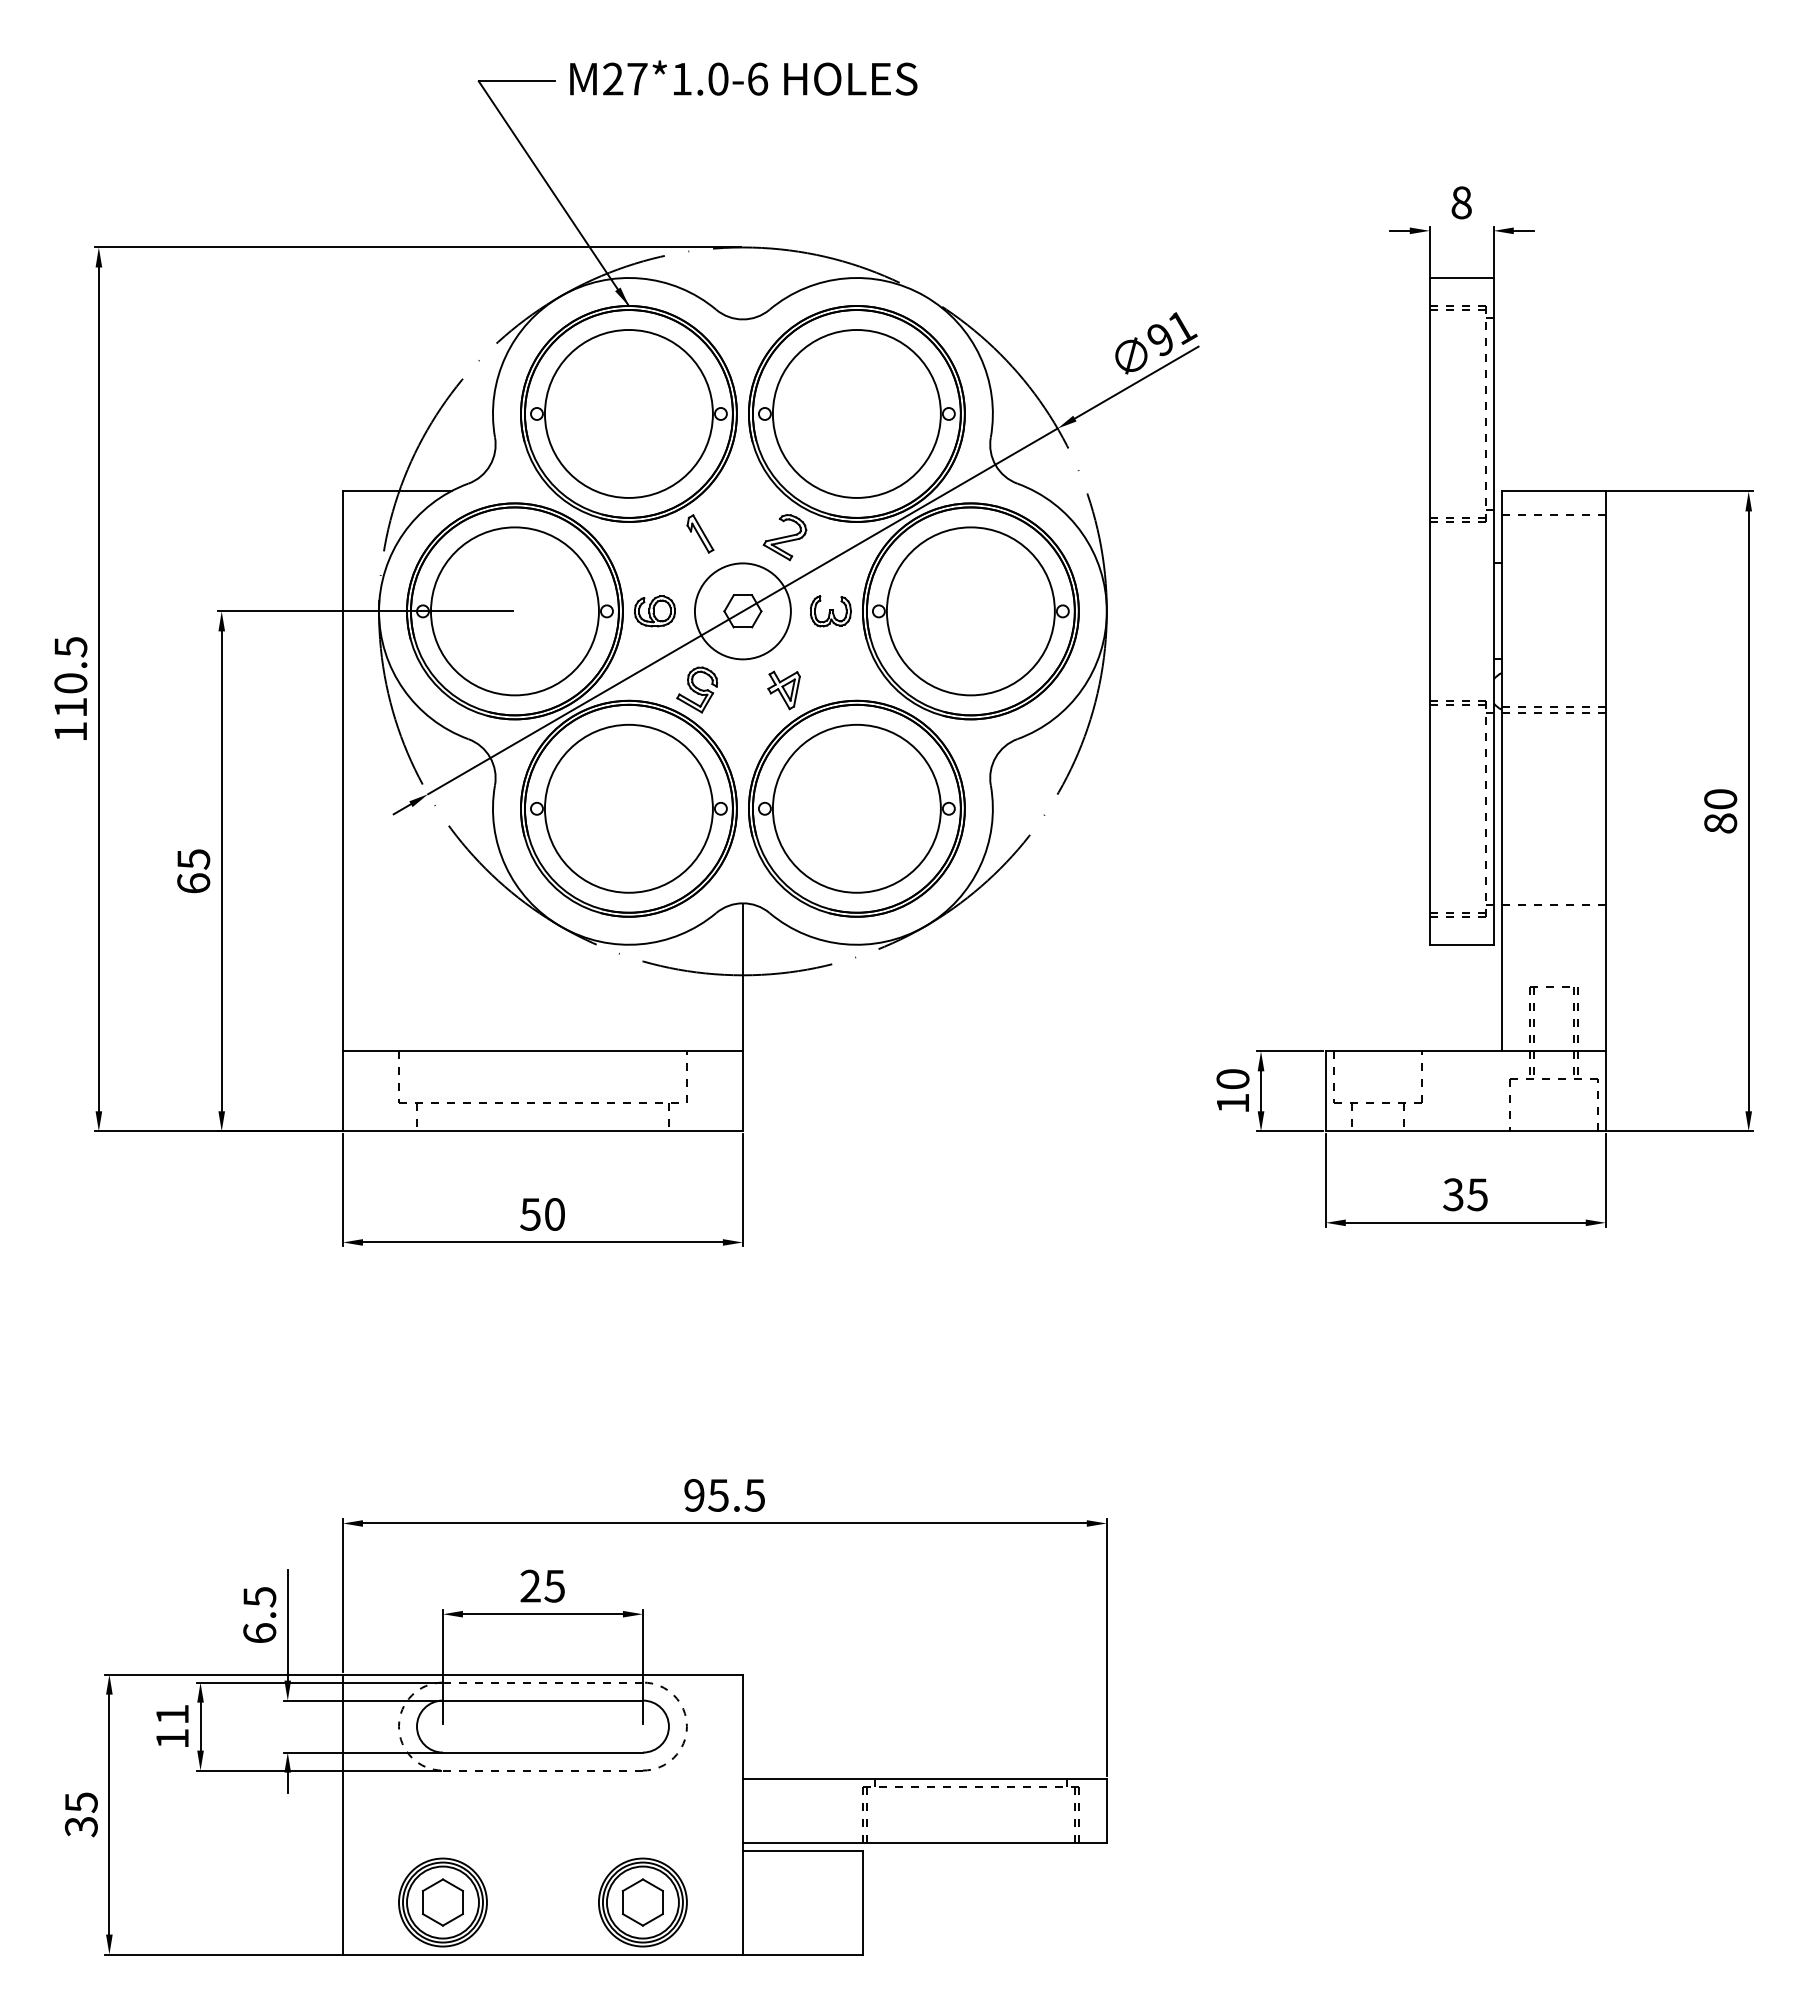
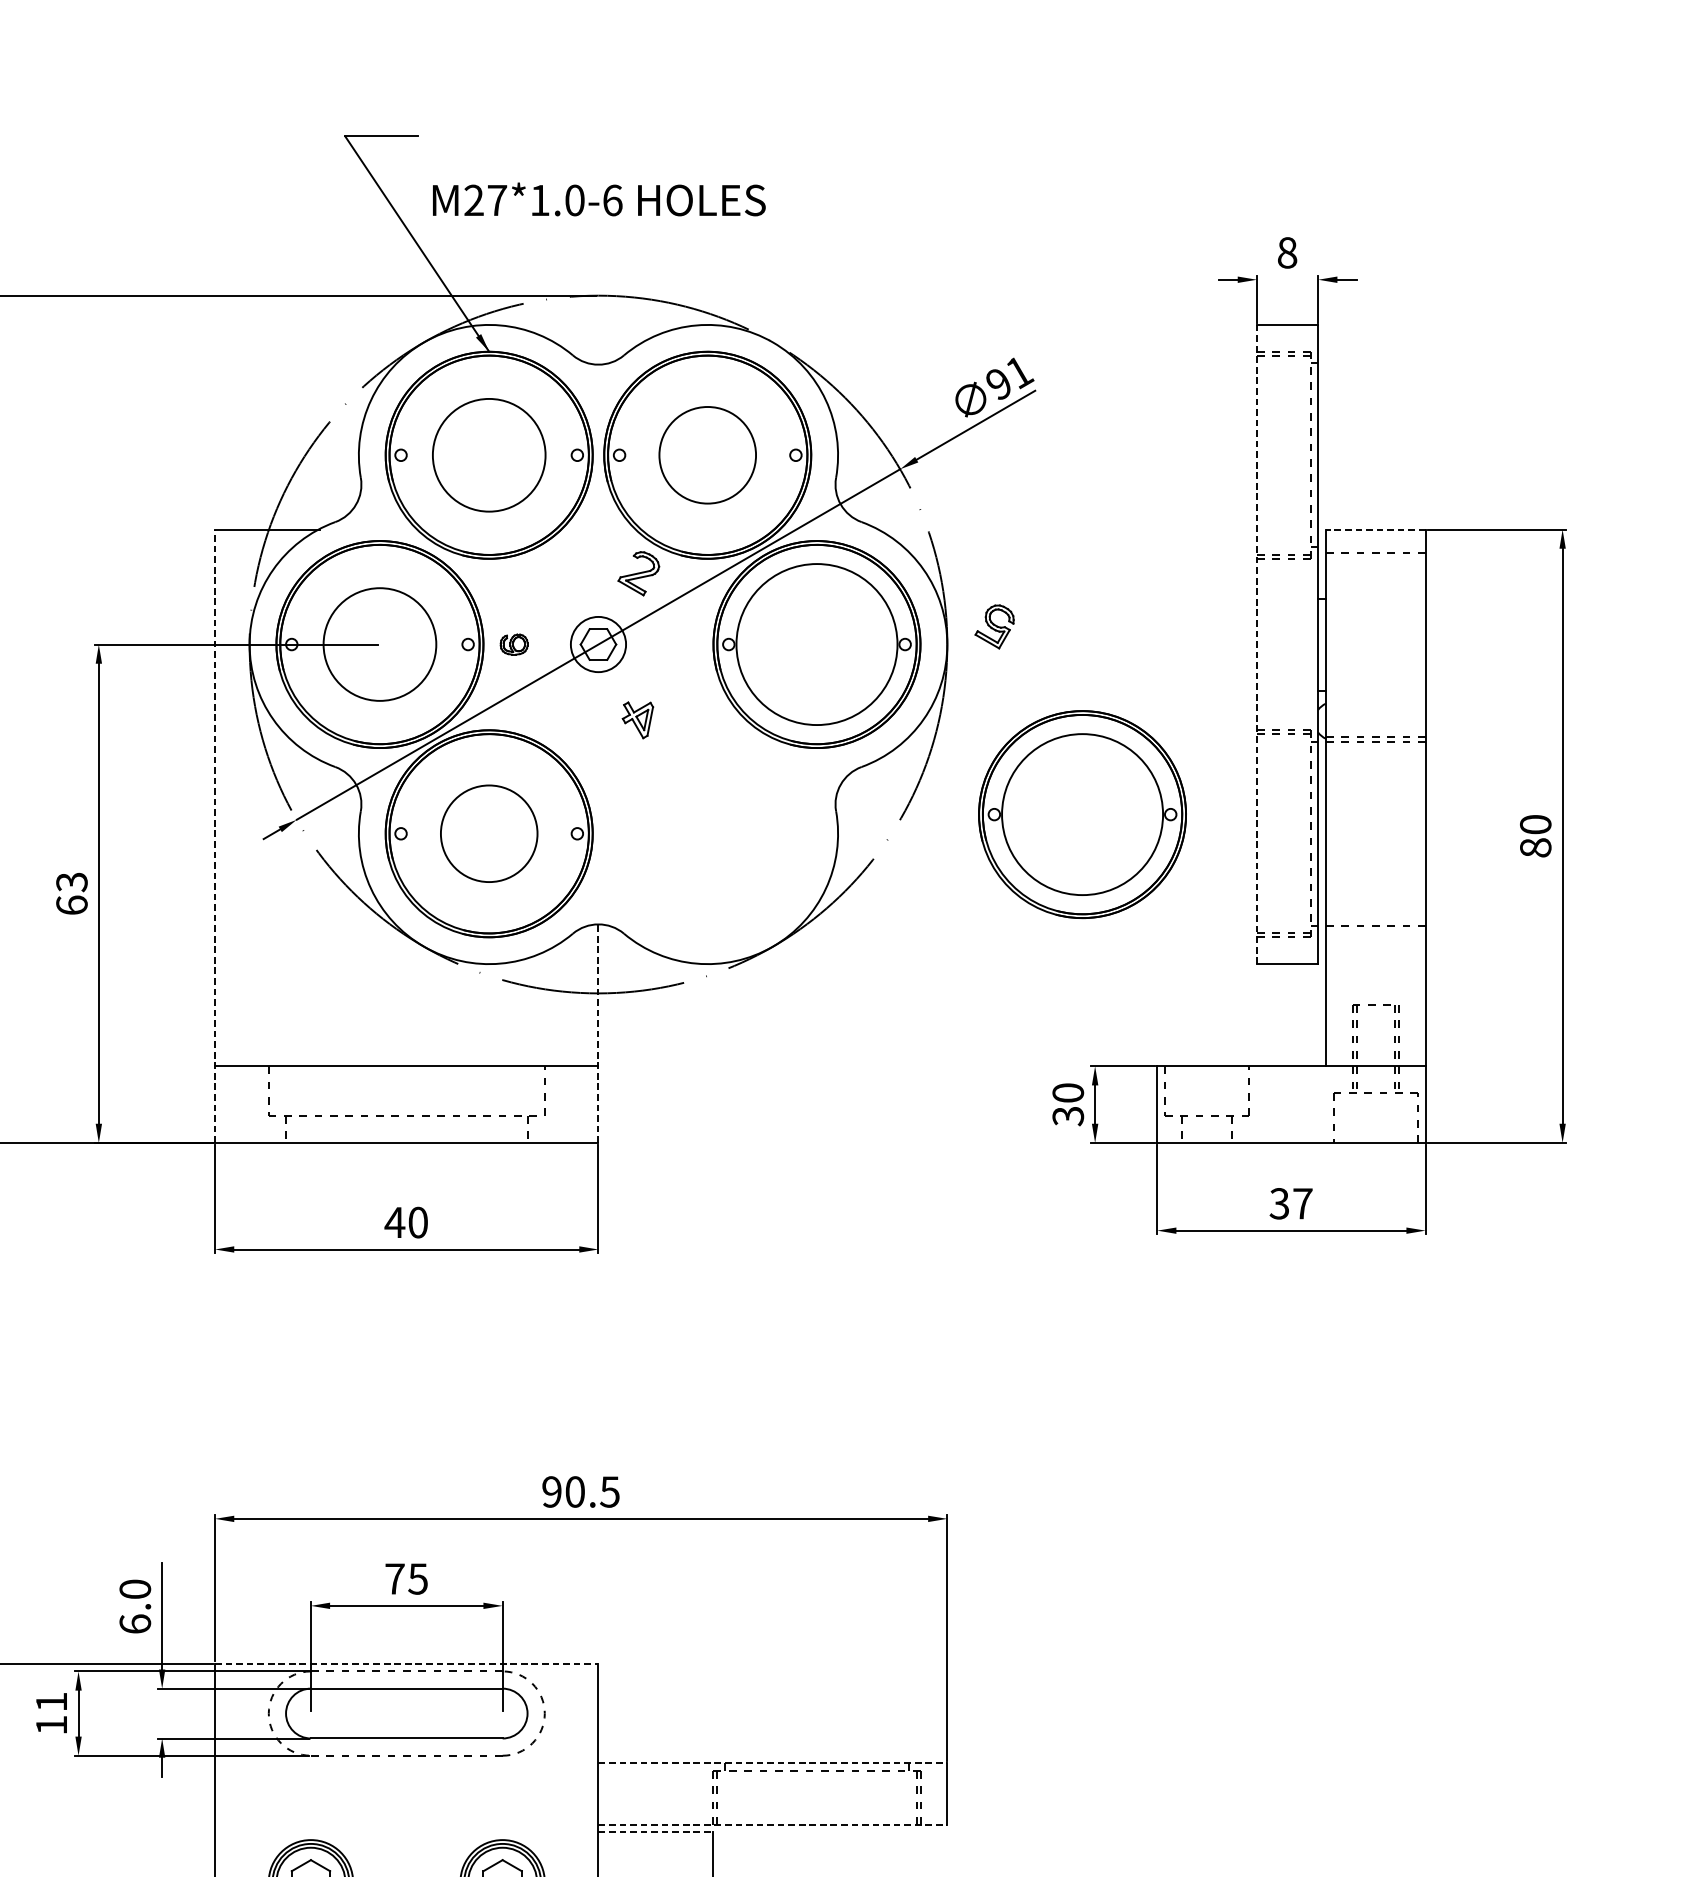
text: (743, 77) -> (599, 198), moved
circle: (628, 413) -> (488, 454), size x0.7
circle: (856, 413) -> (707, 454), size x0.6
line: (1553, 491) -> (1375, 529), solid -> dashed
part: (700, 533) -> (557, 569), removed
line: (1429, 610) -> (1256, 643), solid -> dashed
circle: (514, 611) -> (379, 644), size x0.7
part: (654, 611) -> (513, 644), size x0.7
circle: (742, 611) -> (598, 644), size x0.6
part: (830, 611) -> (682, 644), removed
part: (696, 689) -> (993, 626), moved
circle: (628, 808) -> (488, 833), size x0.6
part: (856, 808) -> (1082, 814), moved
line: (343, 811) -> (215, 836), solid -> dashed
text: (193, 859) -> (71, 882), 65 -> 63
line: (742, 1017) -> (598, 1033), solid -> dashed
text: (1232, 1103) -> (1067, 1116), 10 -> 30
text: (1477, 1194) -> (1302, 1203), 35 -> 37
text: (530, 1214) -> (394, 1222), 50 -> 40
text: (718, 1495) -> (575, 1492), 95.5 -> 90.5
text: (530, 1585) -> (394, 1578), 25 -> 75
text: (259, 1597) -> (135, 1589), 6.5 -> 6.0
line: (542, 1674) -> (406, 1663), solid -> dashed
line: (924, 1778) -> (772, 1763), solid -> dashed
line: (924, 1842) -> (772, 1824), solid -> dashed
line: (802, 1850) -> (655, 1832), solid -> dashed

